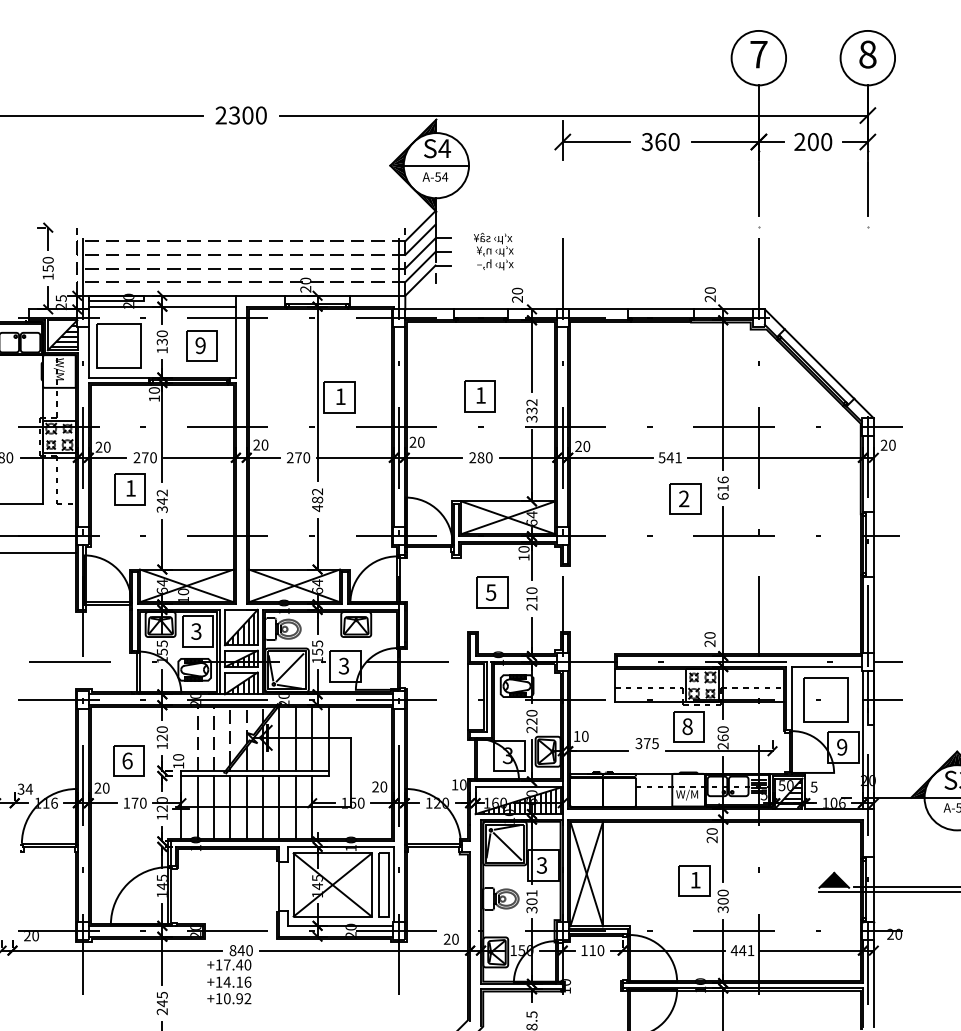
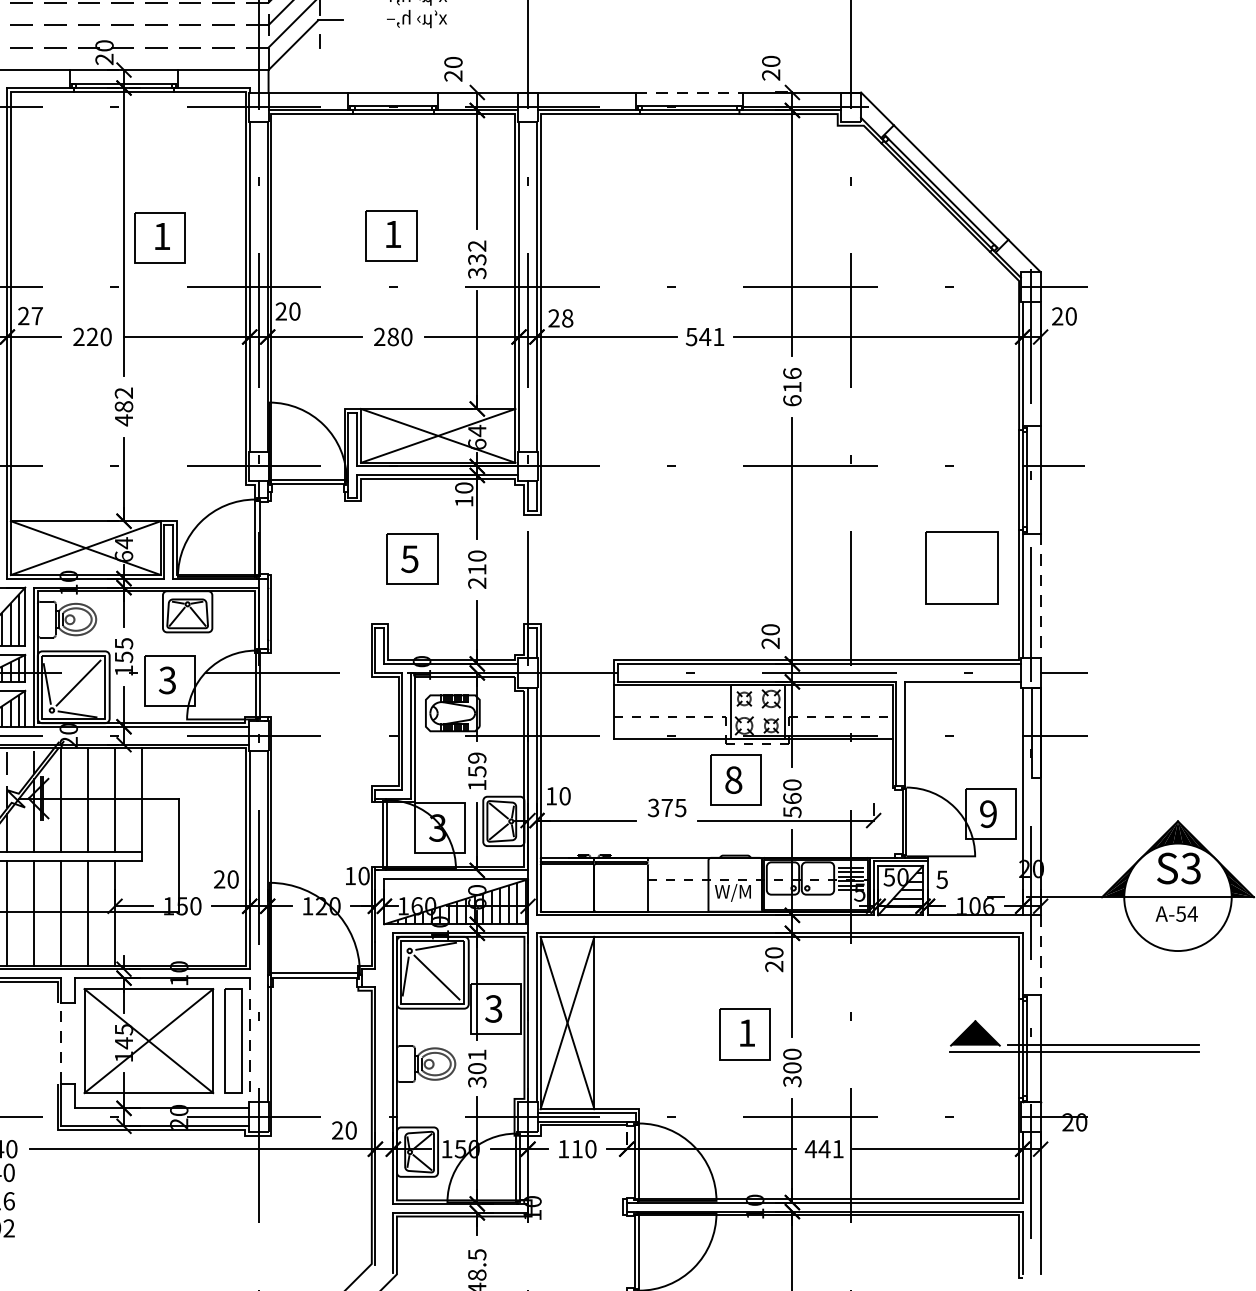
line: (660, 309) -> (689, 92), solid -> dashed
text: (264, 444) -> (36, 315), 20 -> 27
text: (586, 446) -> (567, 318), 20 -> 28
text: (298, 457) -> (92, 336), 270 -> 220
part: (685, 498) -> (730, 404), removed
line: (873, 614) -> (1040, 595), solid -> dashed
line: (467, 696) -> (371, 730), removed
part: (825, 699) -> (960, 567), moved
text: (531, 721) -> (476, 771), 220 -> 159
text: (722, 745) -> (791, 811), 260 -> 560
line: (873, 833) -> (1040, 956), solid -> dashed
line: (393, 884) -> (249, 1040), solid -> dashed
line: (279, 886) -> (61, 1043), solid -> dashed

